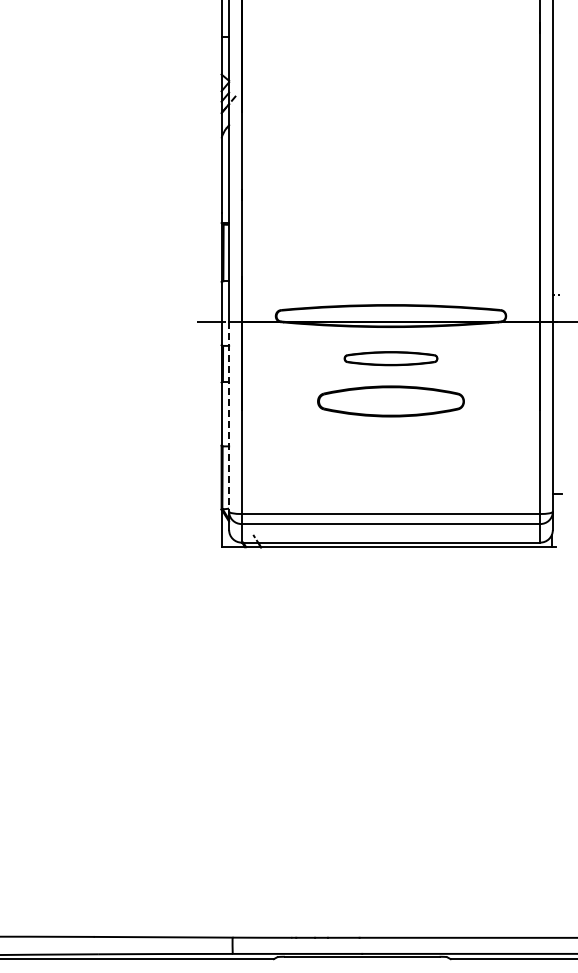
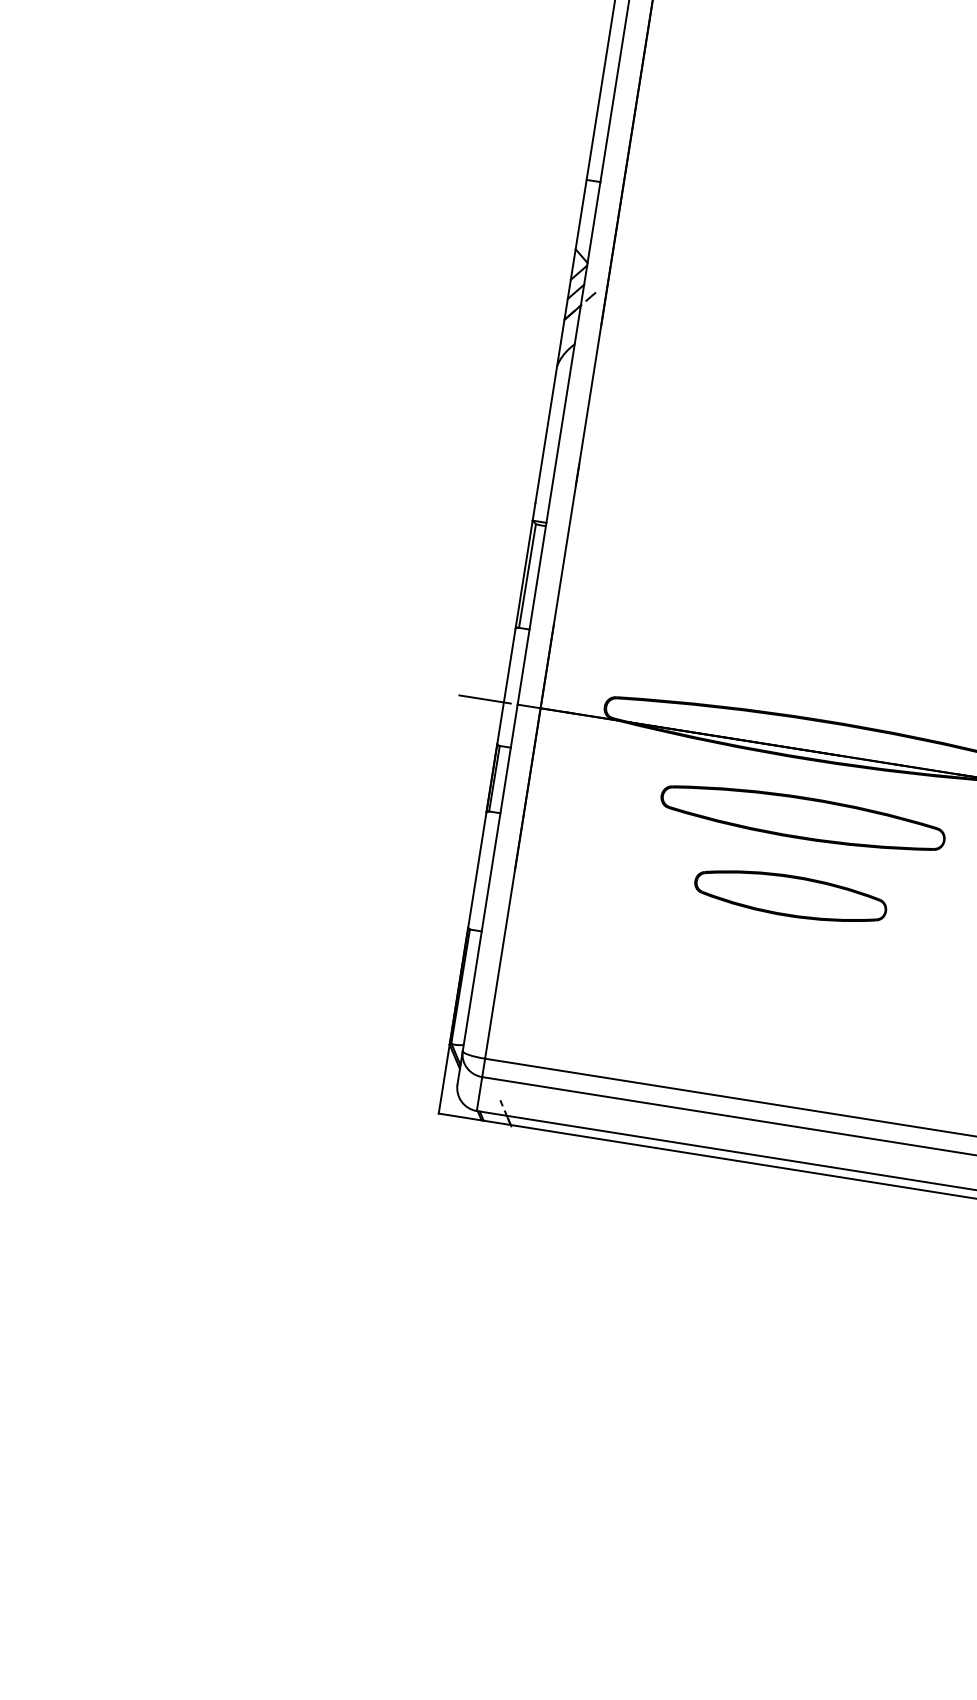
part: (390, 358) -> (802, 817), size x1.67
part: (390, 401) -> (789, 896), size x0.71
line: (229, 417) -> (490, 878), dashed -> solid

